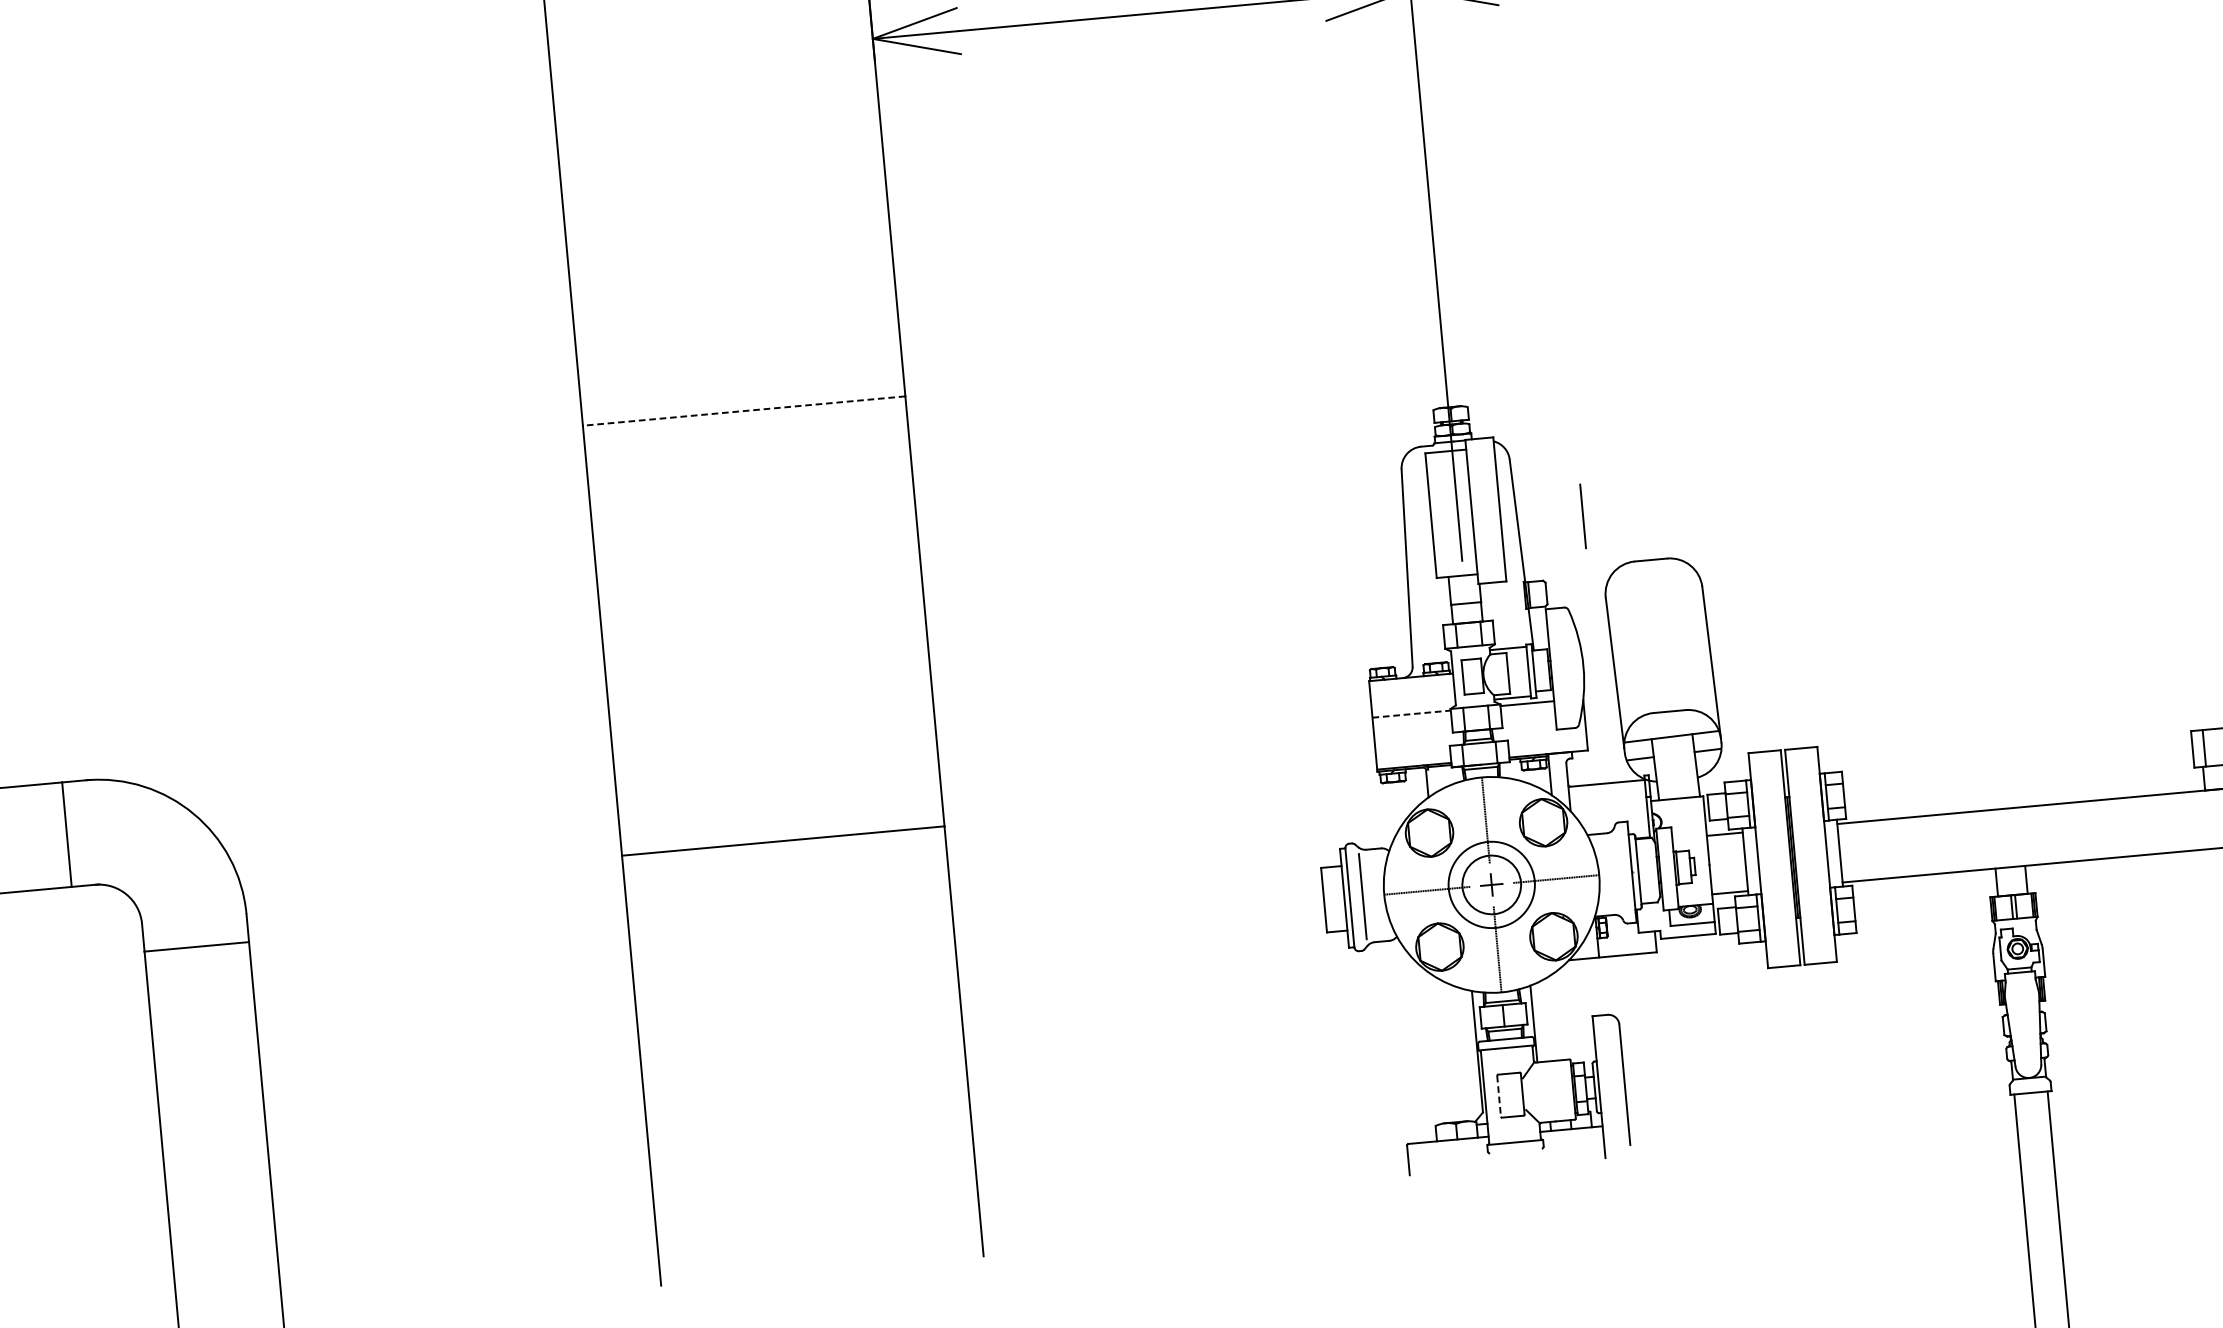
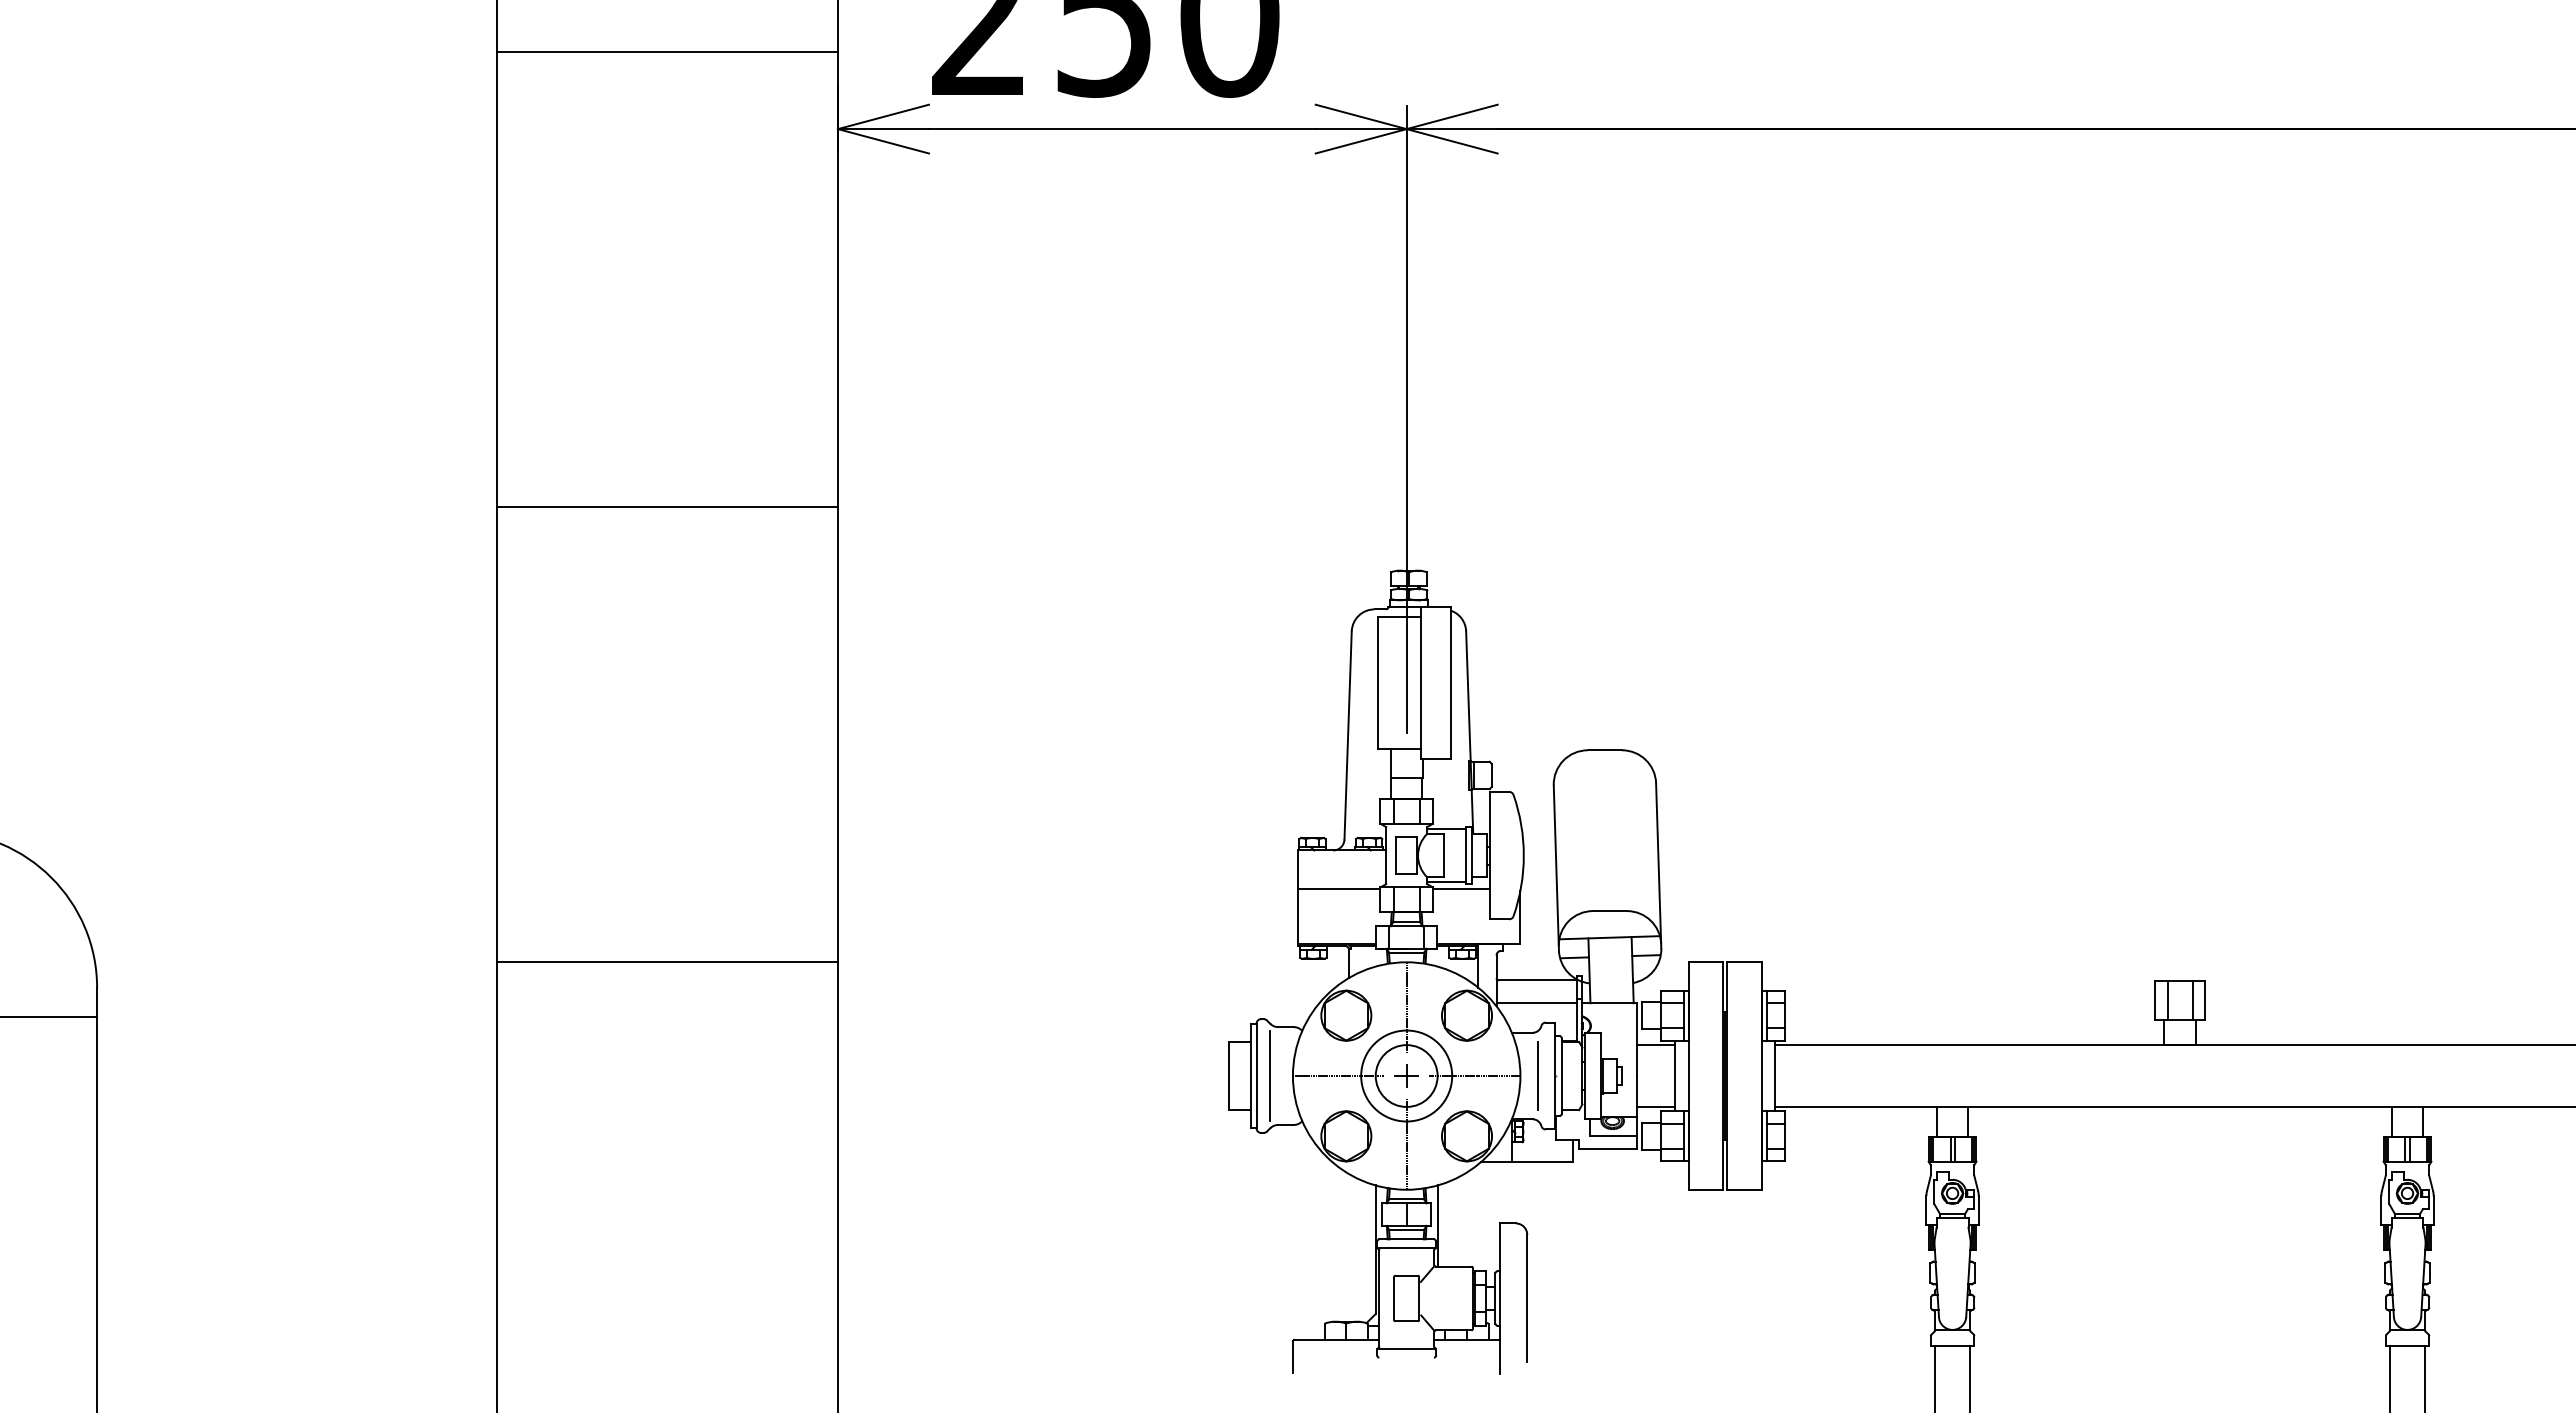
line: (744, 411) -> (667, 507), dashed -> solid
line: (1582, 515) -> (1537, 1075), moved
line: (1412, 714) -> (1339, 889), dashed -> solid
line: (1608, 804) -> (1536, 1002), added
line: (1499, 1096) -> (1394, 1298), dashed -> solid

